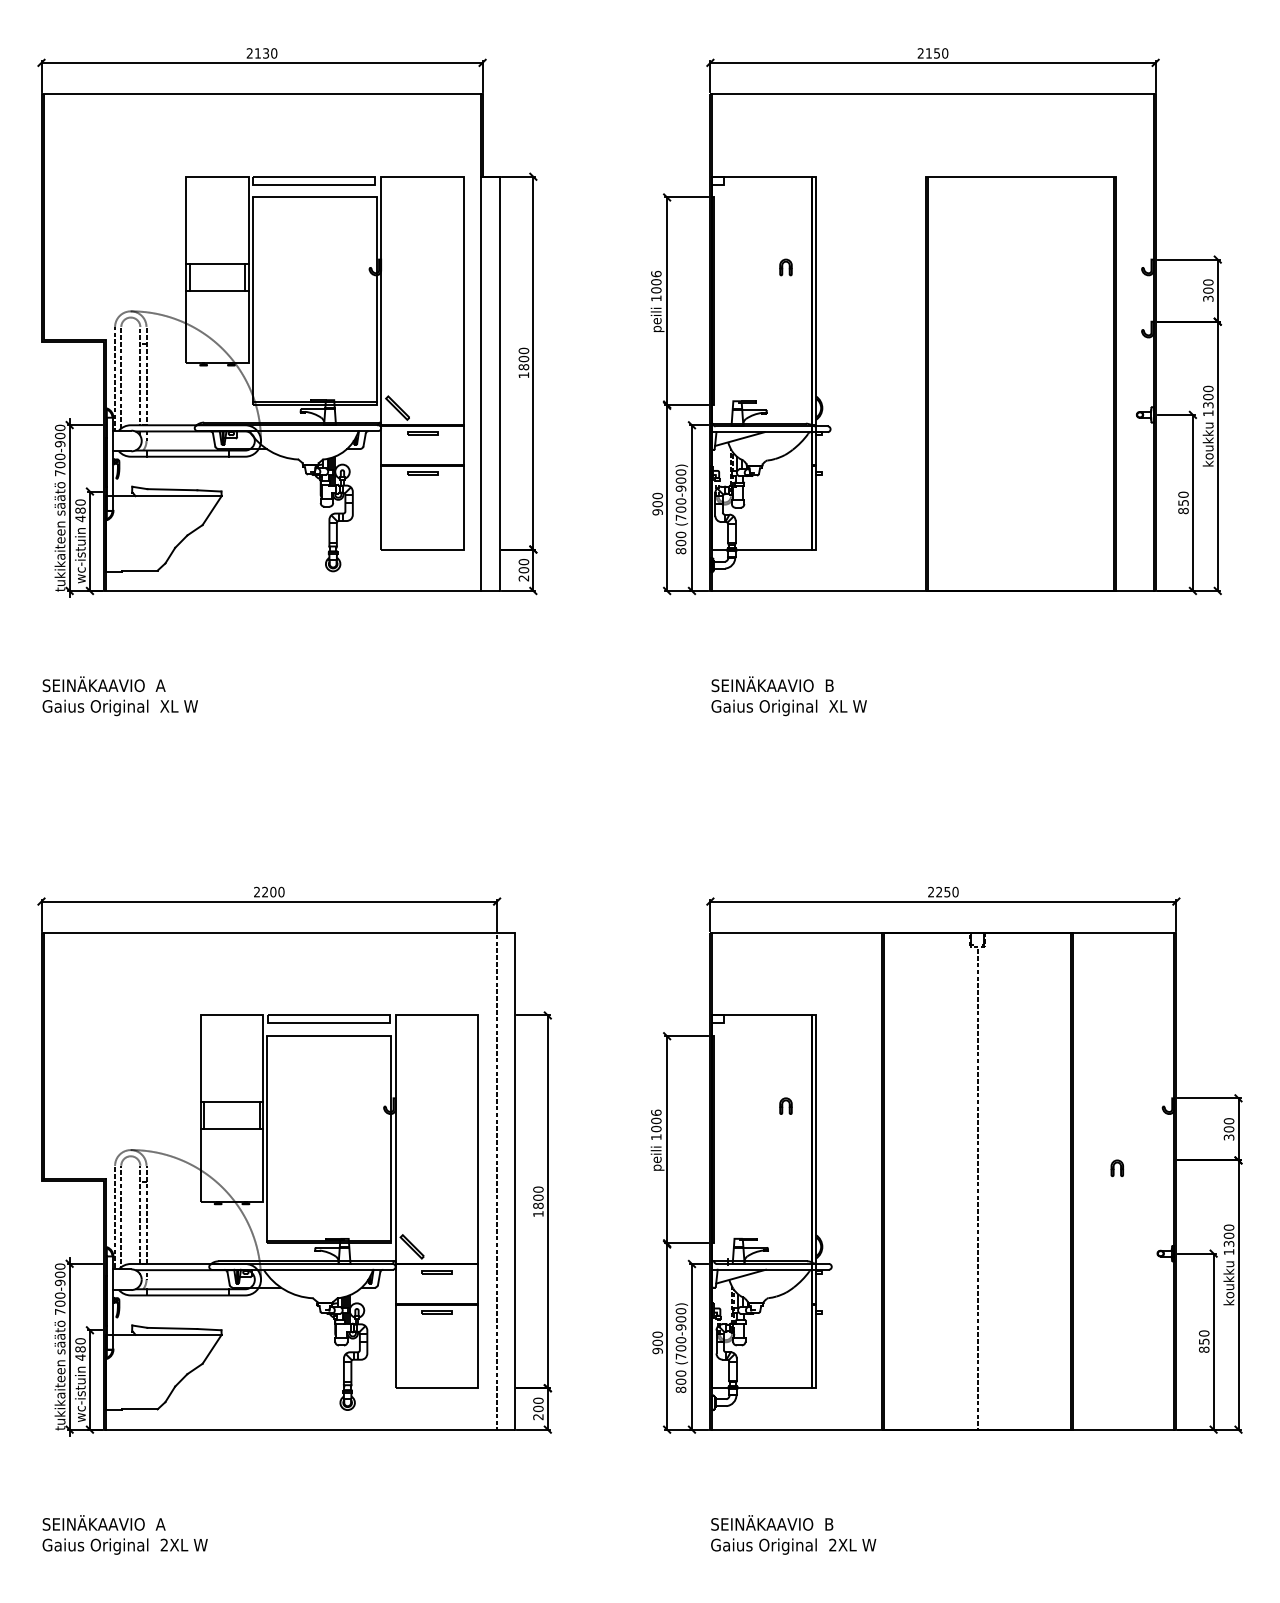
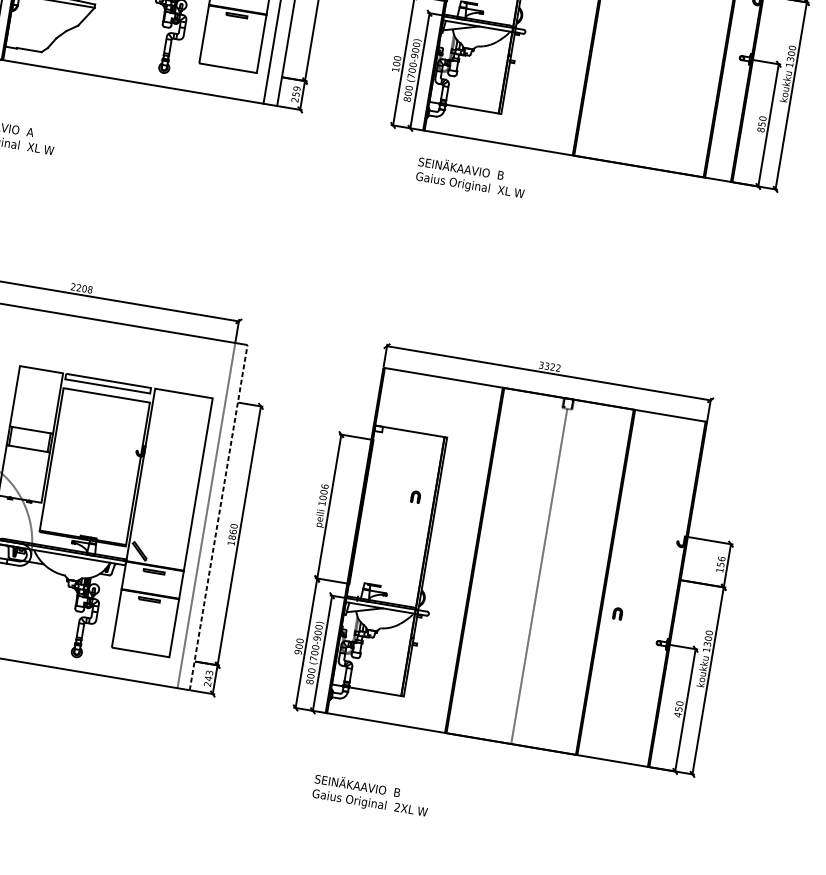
text: (657, 512) -> (395, 69), 900 -> 100
text: (523, 566) -> (296, 91), 200 -> 259
text: (788, 696) -> (470, 178), moved
text: (943, 891) -> (550, 366), 2250 -> 3322
text: (281, 892) -> (90, 290), 2200 -> 2208
text: (1228, 1129) -> (720, 564), 300 -> 156
part: (1117, 1168) -> (617, 613), moved
line: (514, 1181) -> (218, 517), solid -> dashed
text: (538, 1197) -> (233, 531), 1800 -> 1860
text: (1204, 1349) -> (678, 714), 850 -> 450
text: (538, 1404) -> (209, 675), 200 -> 243

